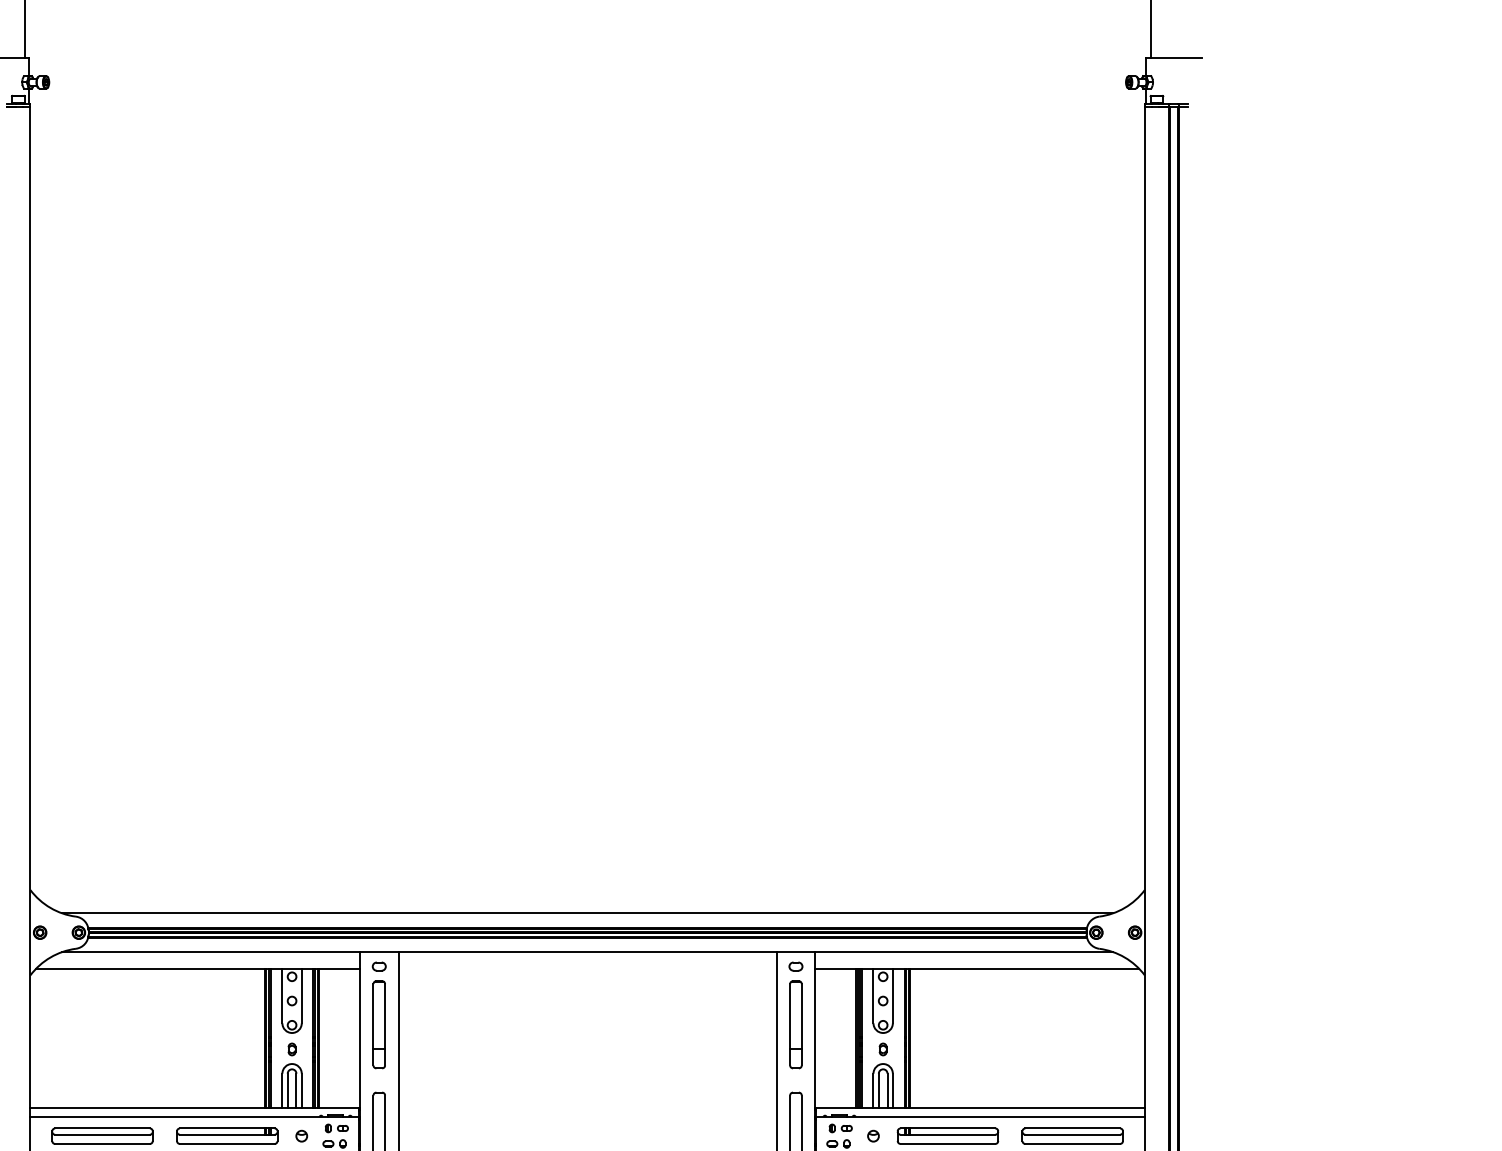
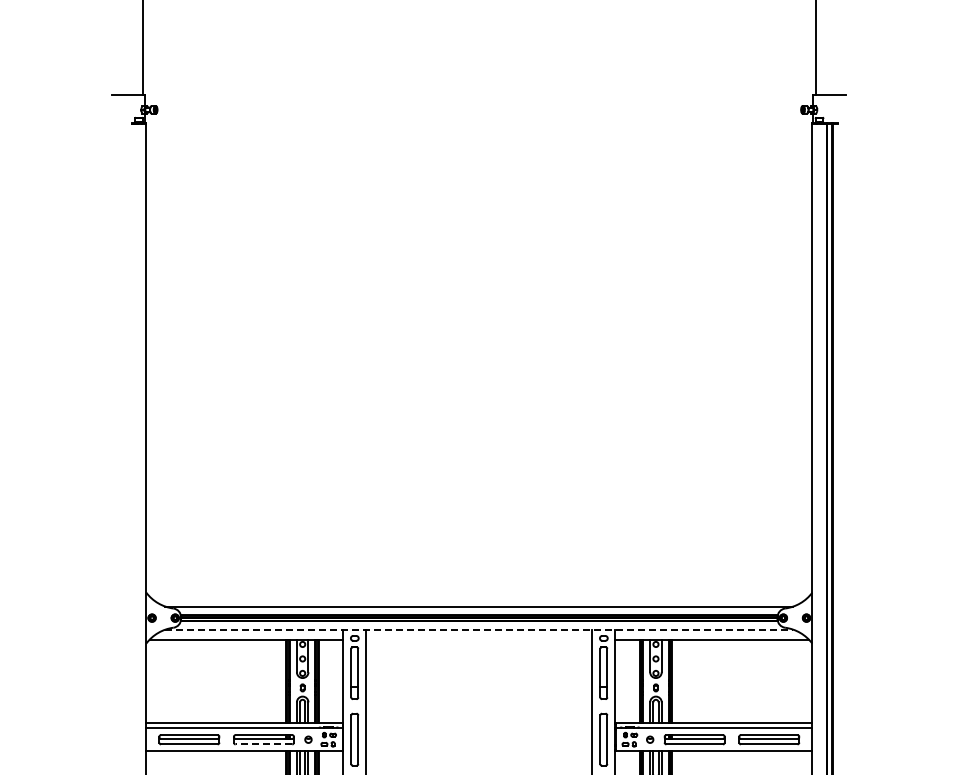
line: (587, 951) -> (479, 629), solid -> dashed
line: (226, 1144) -> (263, 744), solid -> dashed

